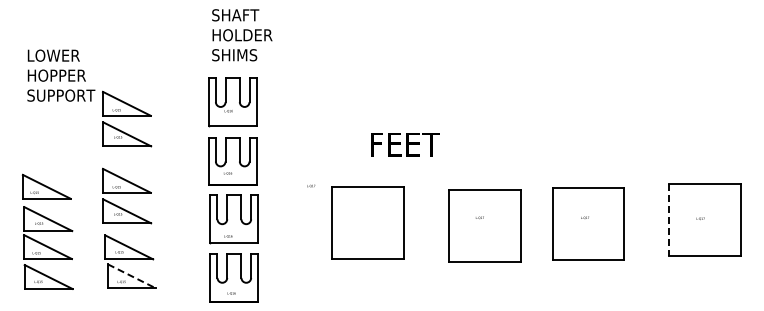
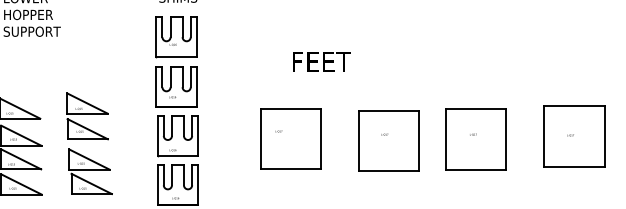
part: (127, 118) -> (88, 51), removed
text: (405, 144) -> (322, 61), moved
text: (311, 185) -> (279, 131), moved
line: (669, 219) -> (544, 136), dashed -> solid
line: (131, 276) -> (91, 184), dashed -> solid

